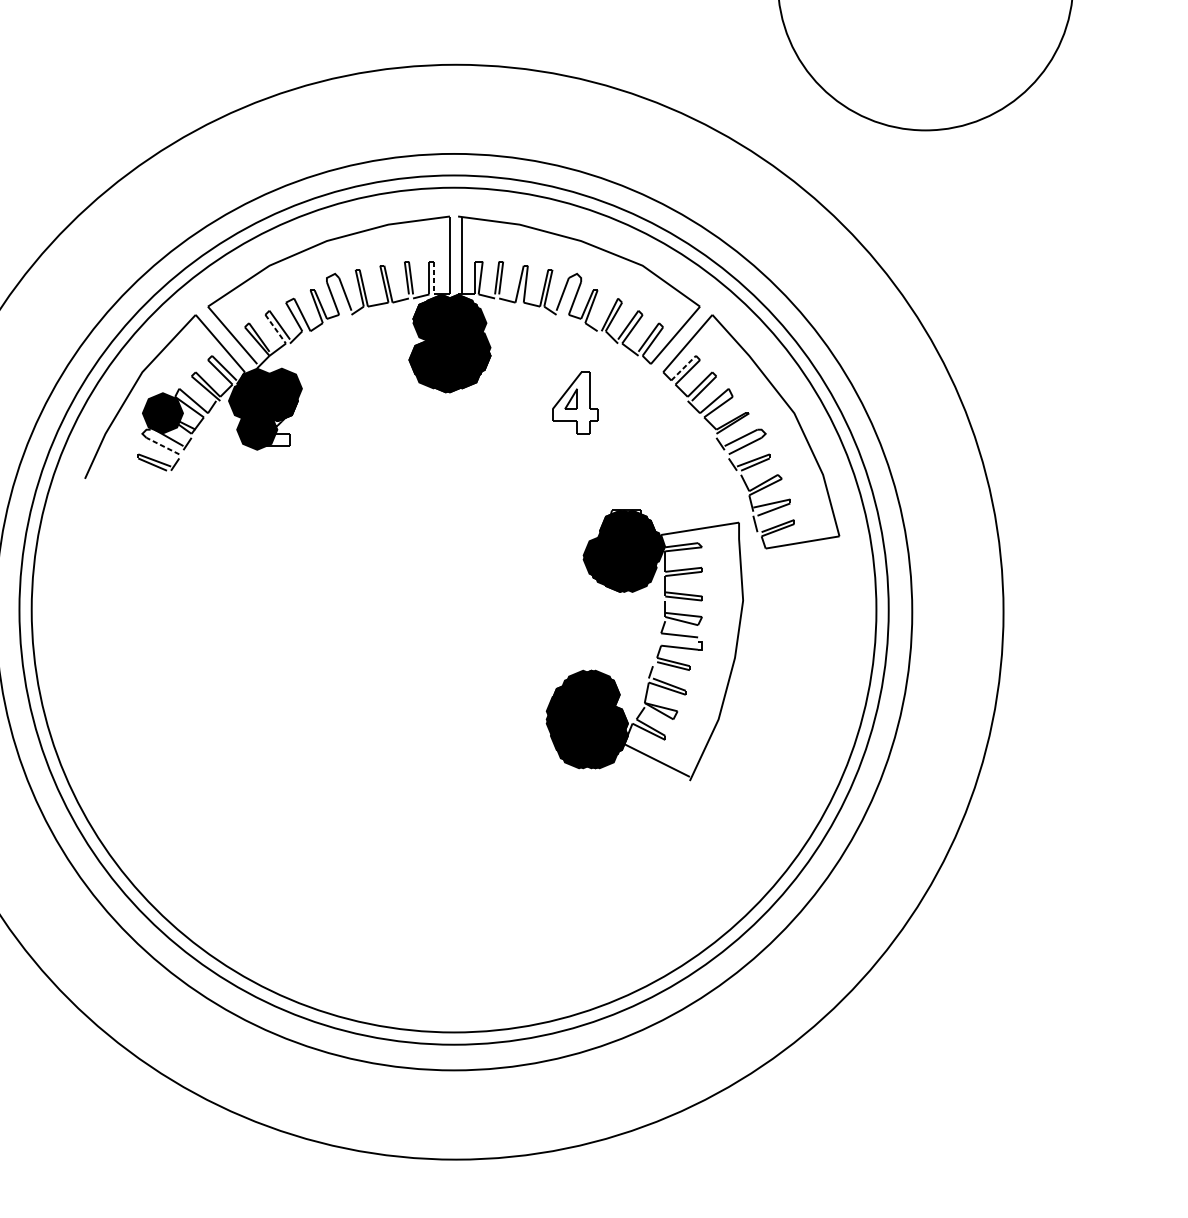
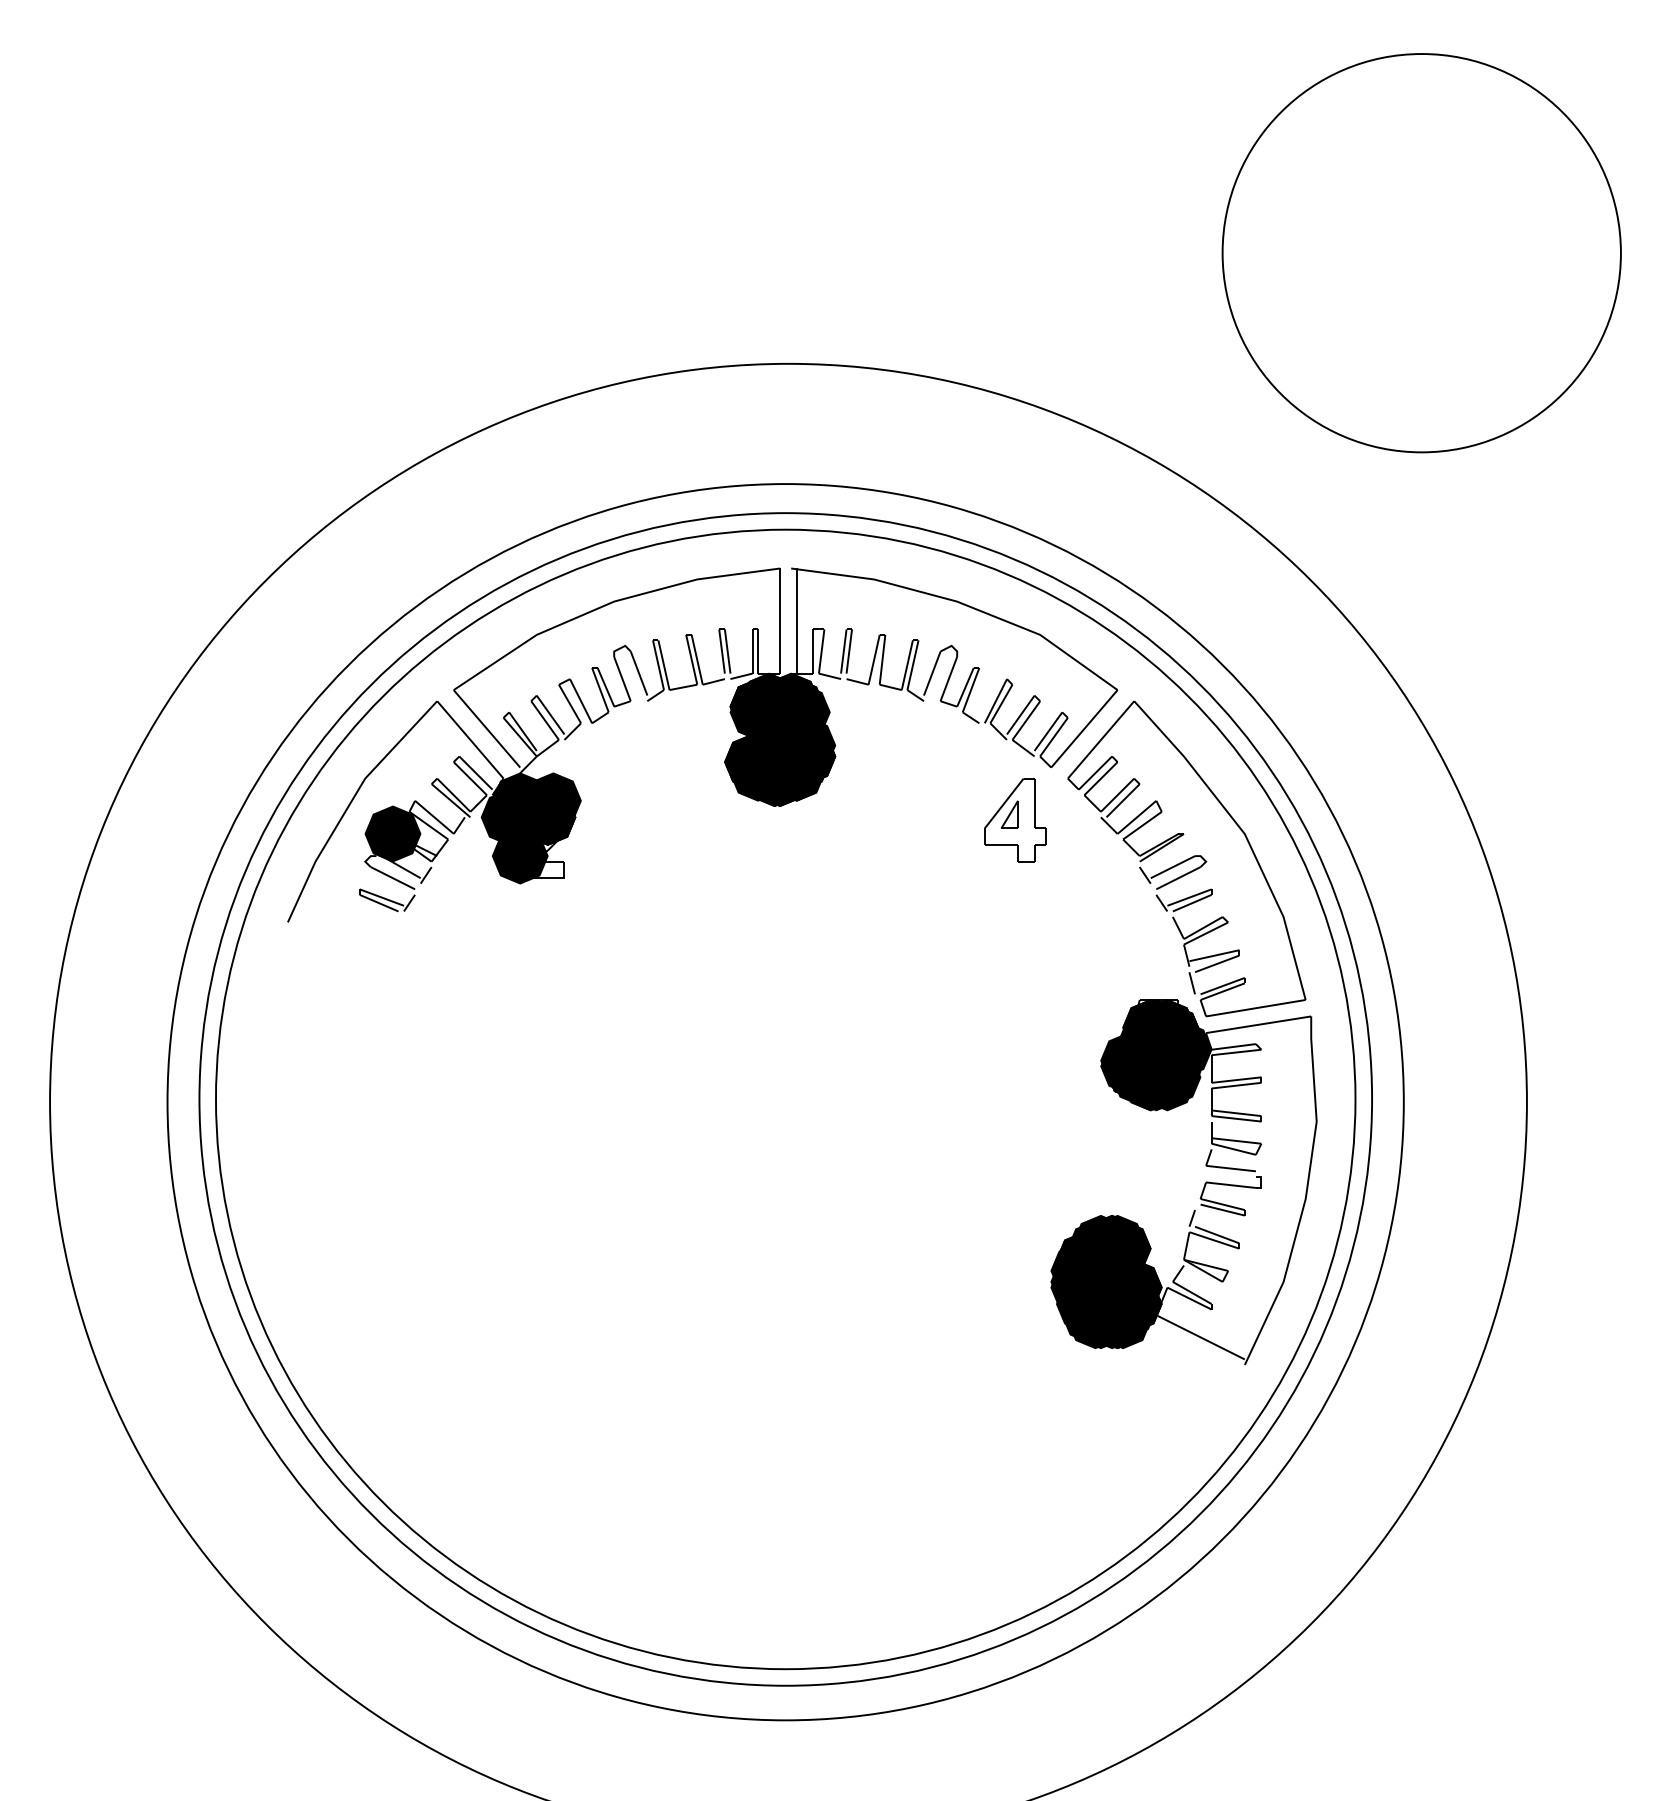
line: (433, 278) -> (758, 651), dashed -> solid
line: (275, 329) -> (545, 720), dashed -> solid
line: (683, 368) -> (1095, 773), dashed -> solid
part: (575, 403) -> (1015, 820), moved
line: (162, 446) -> (392, 878), dashed -> solid
part: (658, 650) -> (1202, 1189), moved

